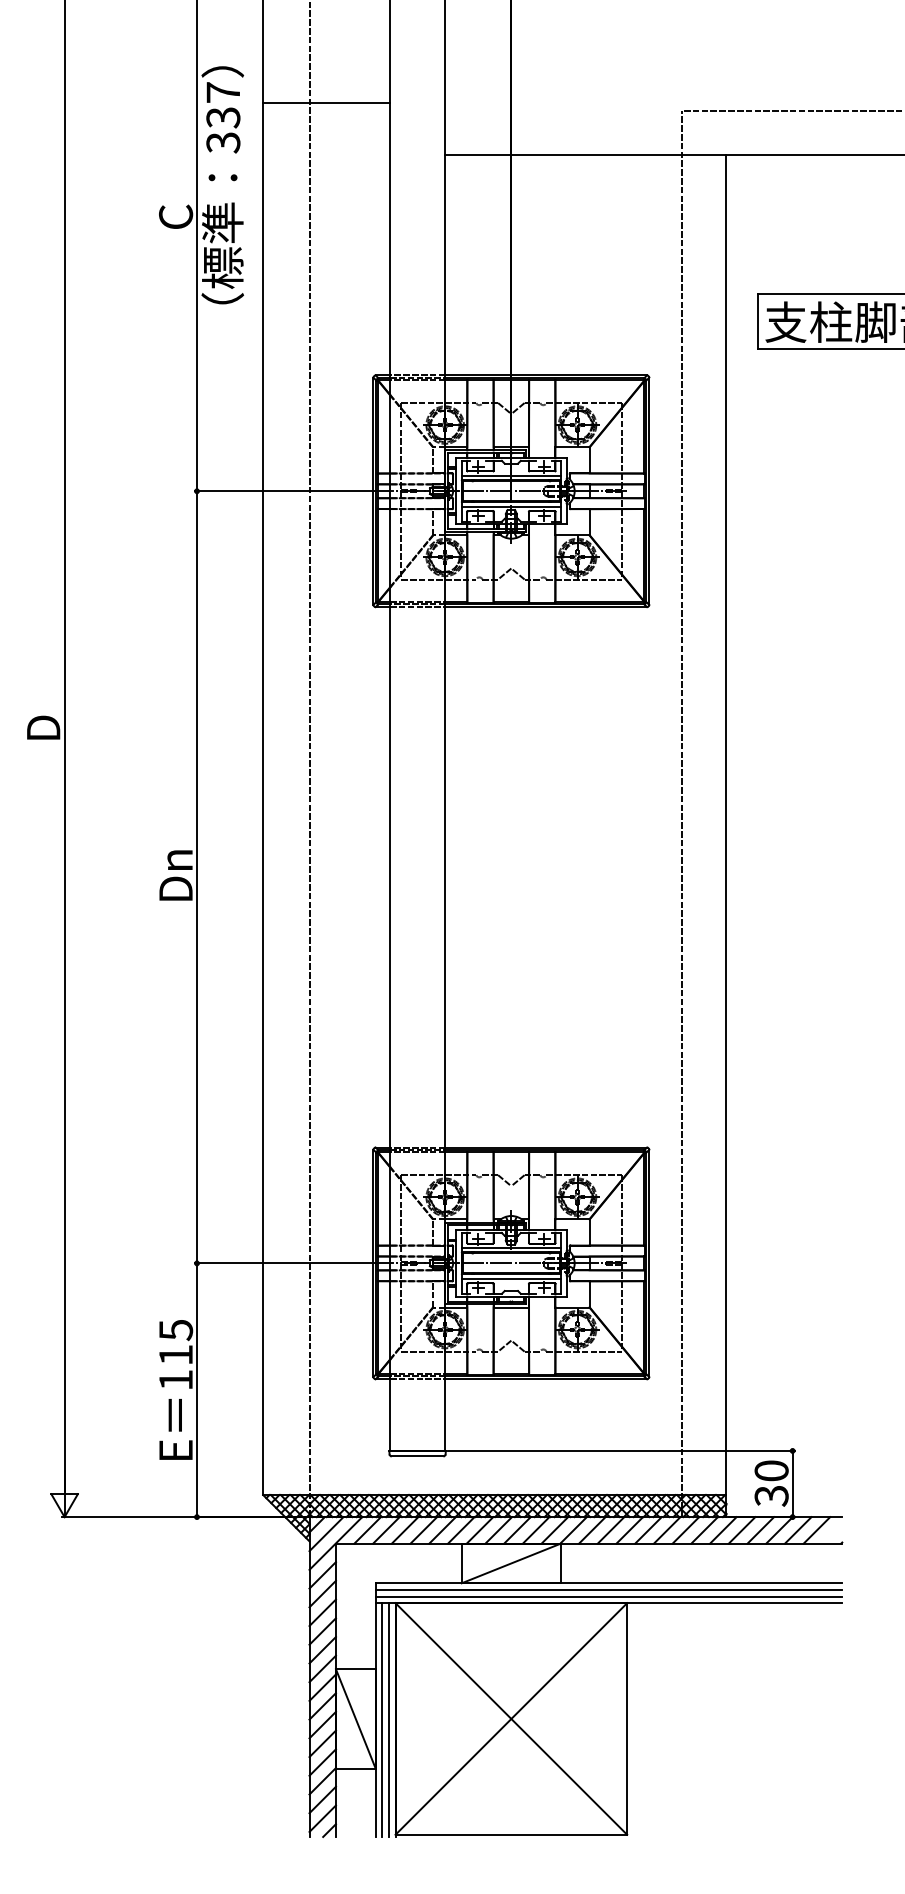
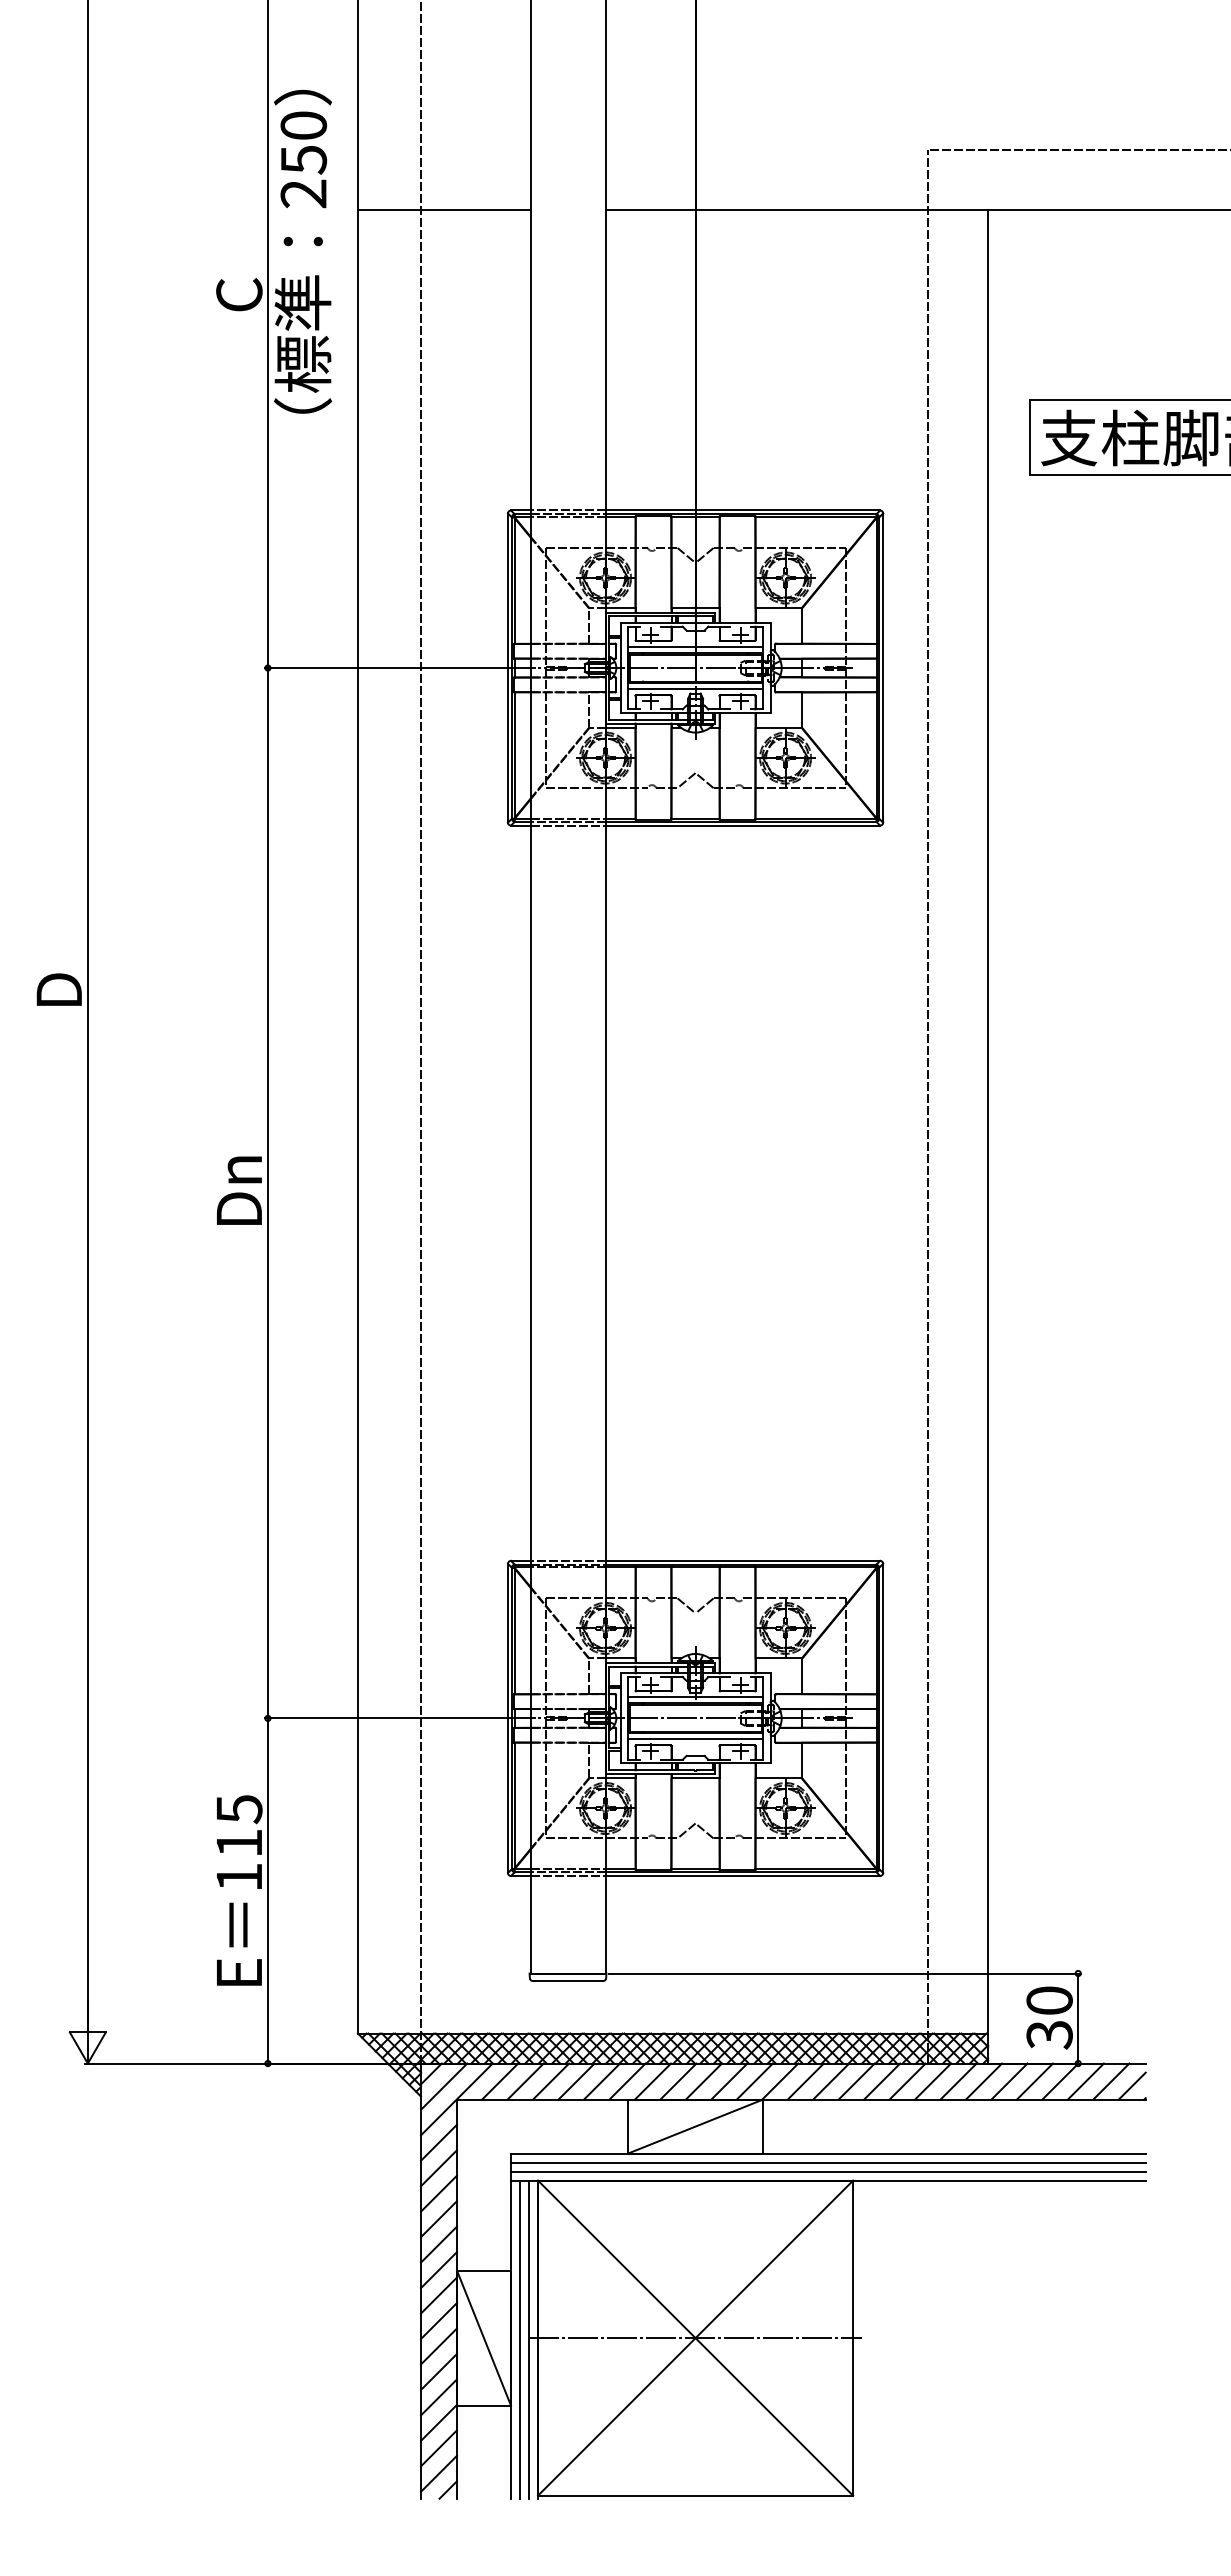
line: (326, 102) -> (443, 210), moved
text: (223, 117) -> (303, 159), 337 -> 250
line: (831, 1533) -> (1131, 2085), added
line: (511, 1719) -> (695, 2338), added

